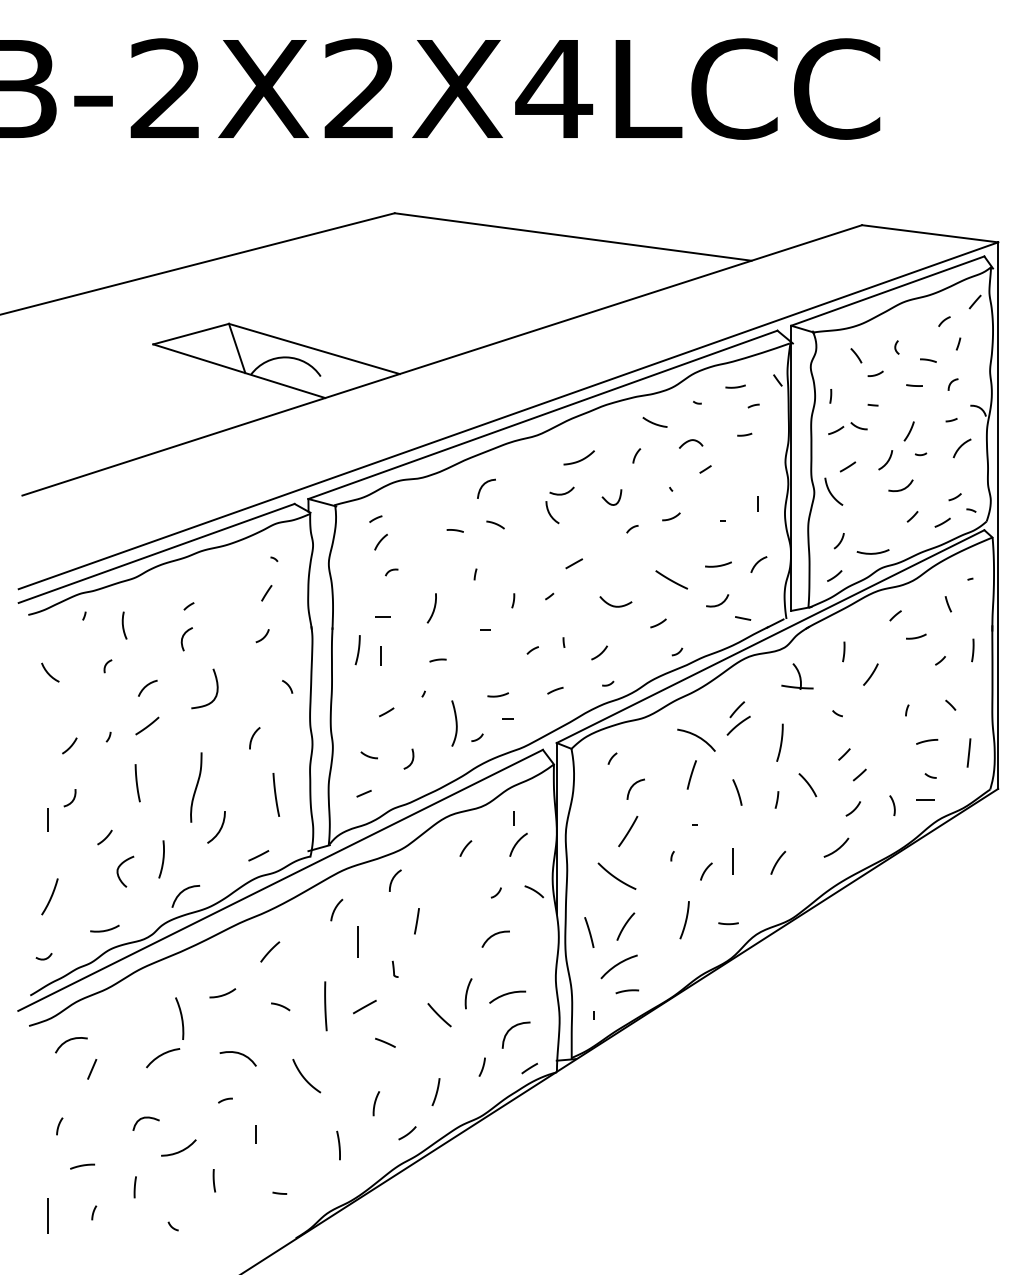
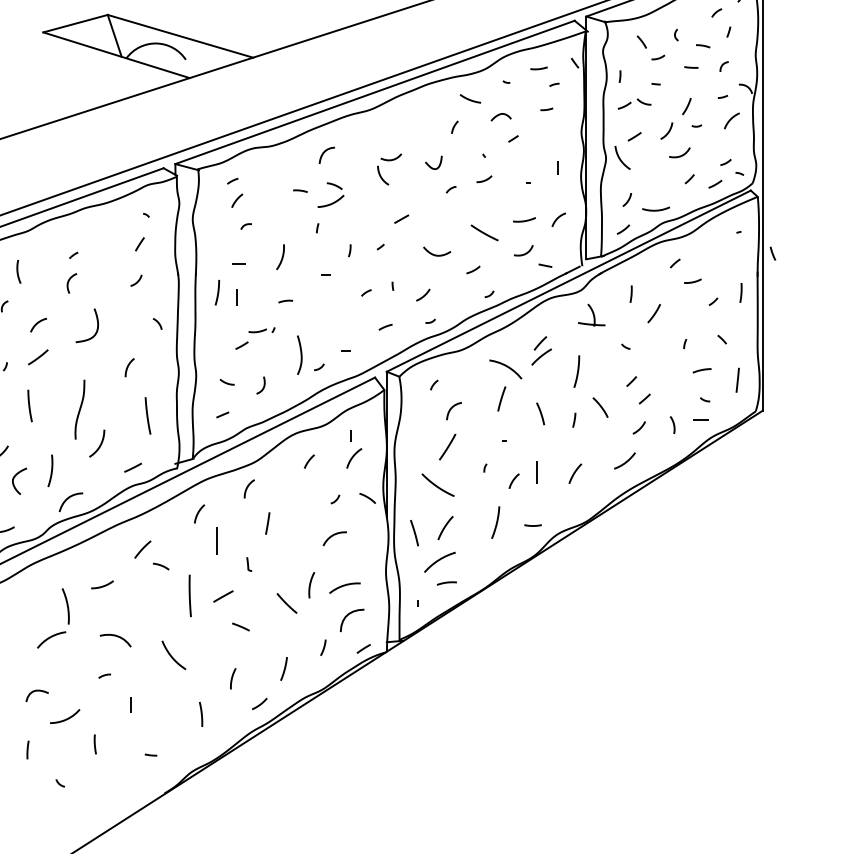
curve: (580, 459) -> (332, 202), moved
line: (947, 604) -> (772, 253), moved
curve: (497, 695) -> (257, 331), moved
curve: (280, 1006) -> (160, 566), moved

